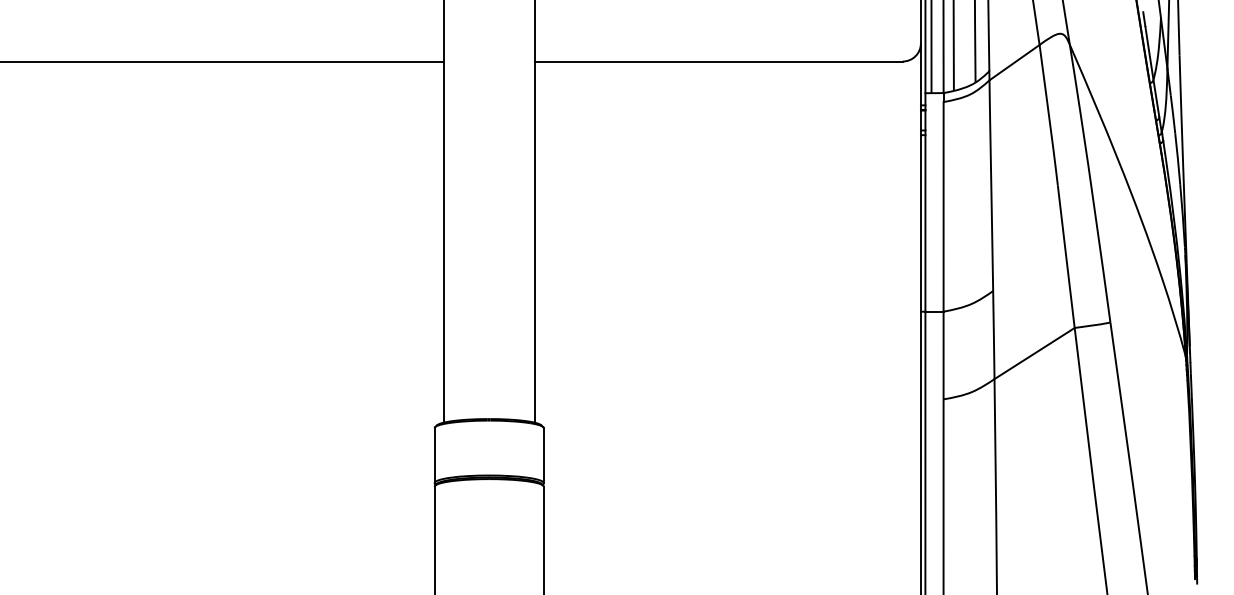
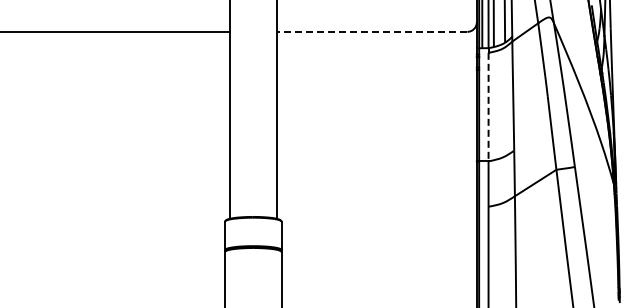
line: (717, 60) -> (371, 31), solid -> dashed
line: (943, 207) -> (488, 107), solid -> dashed

